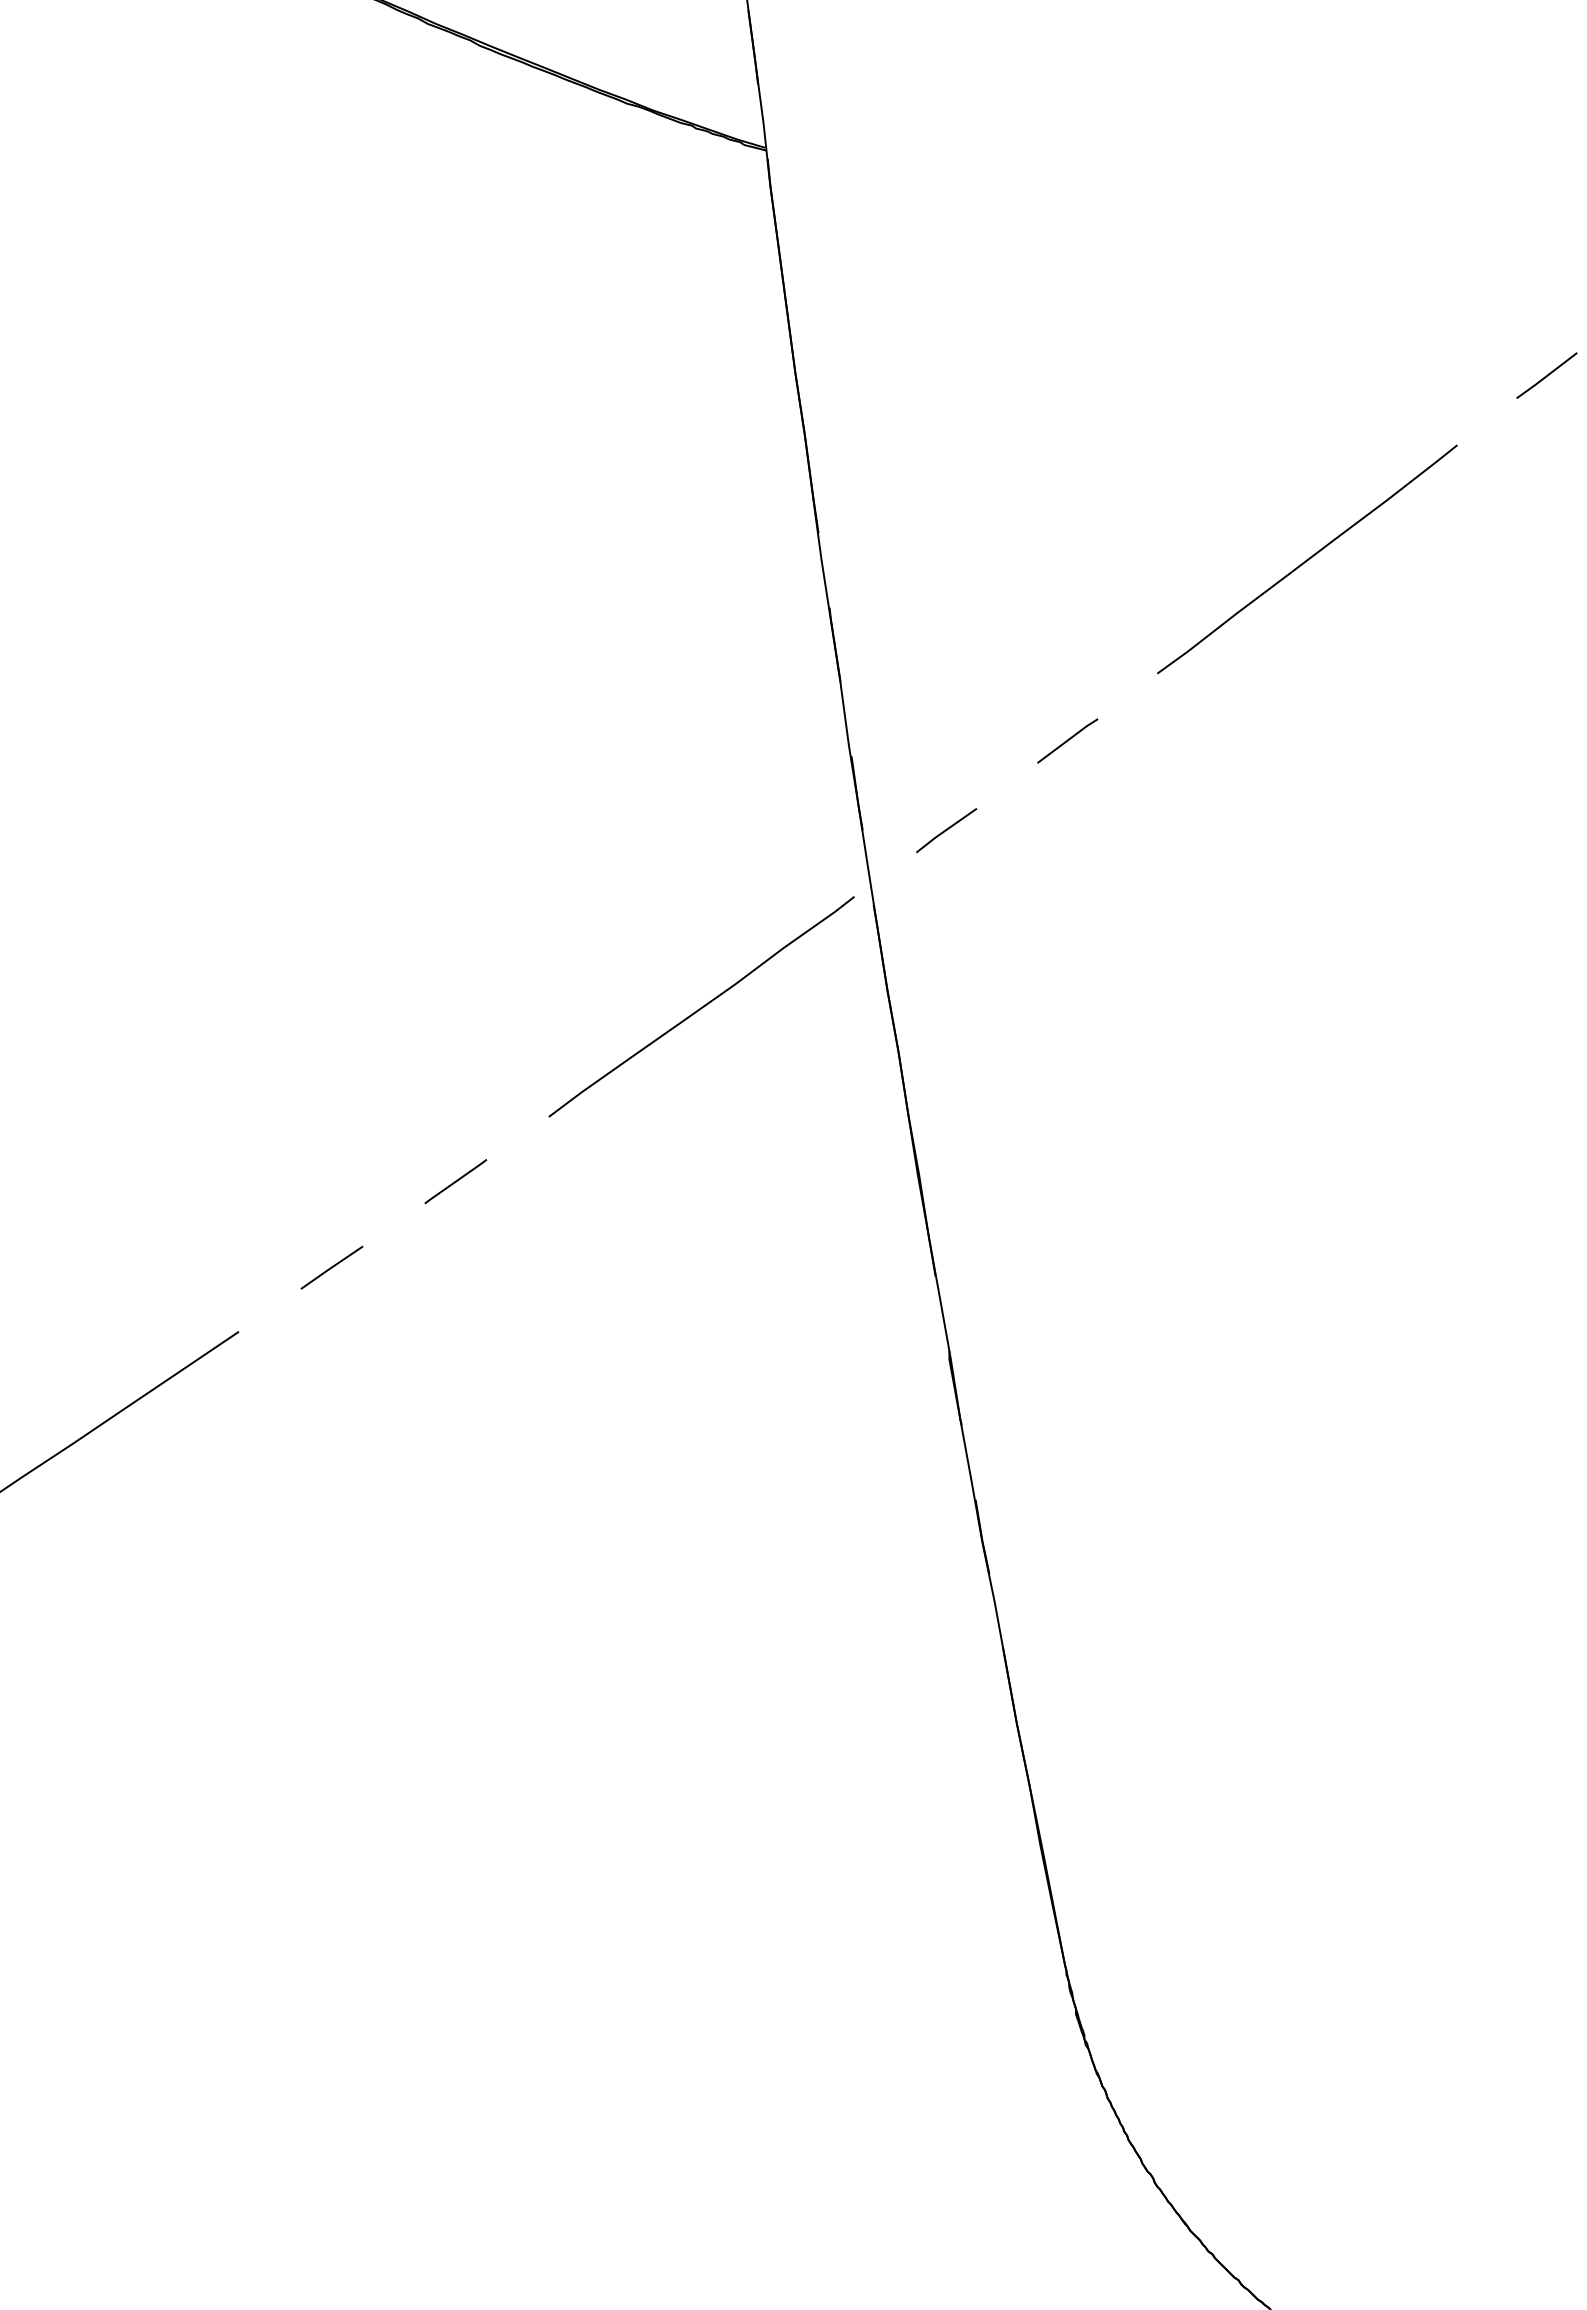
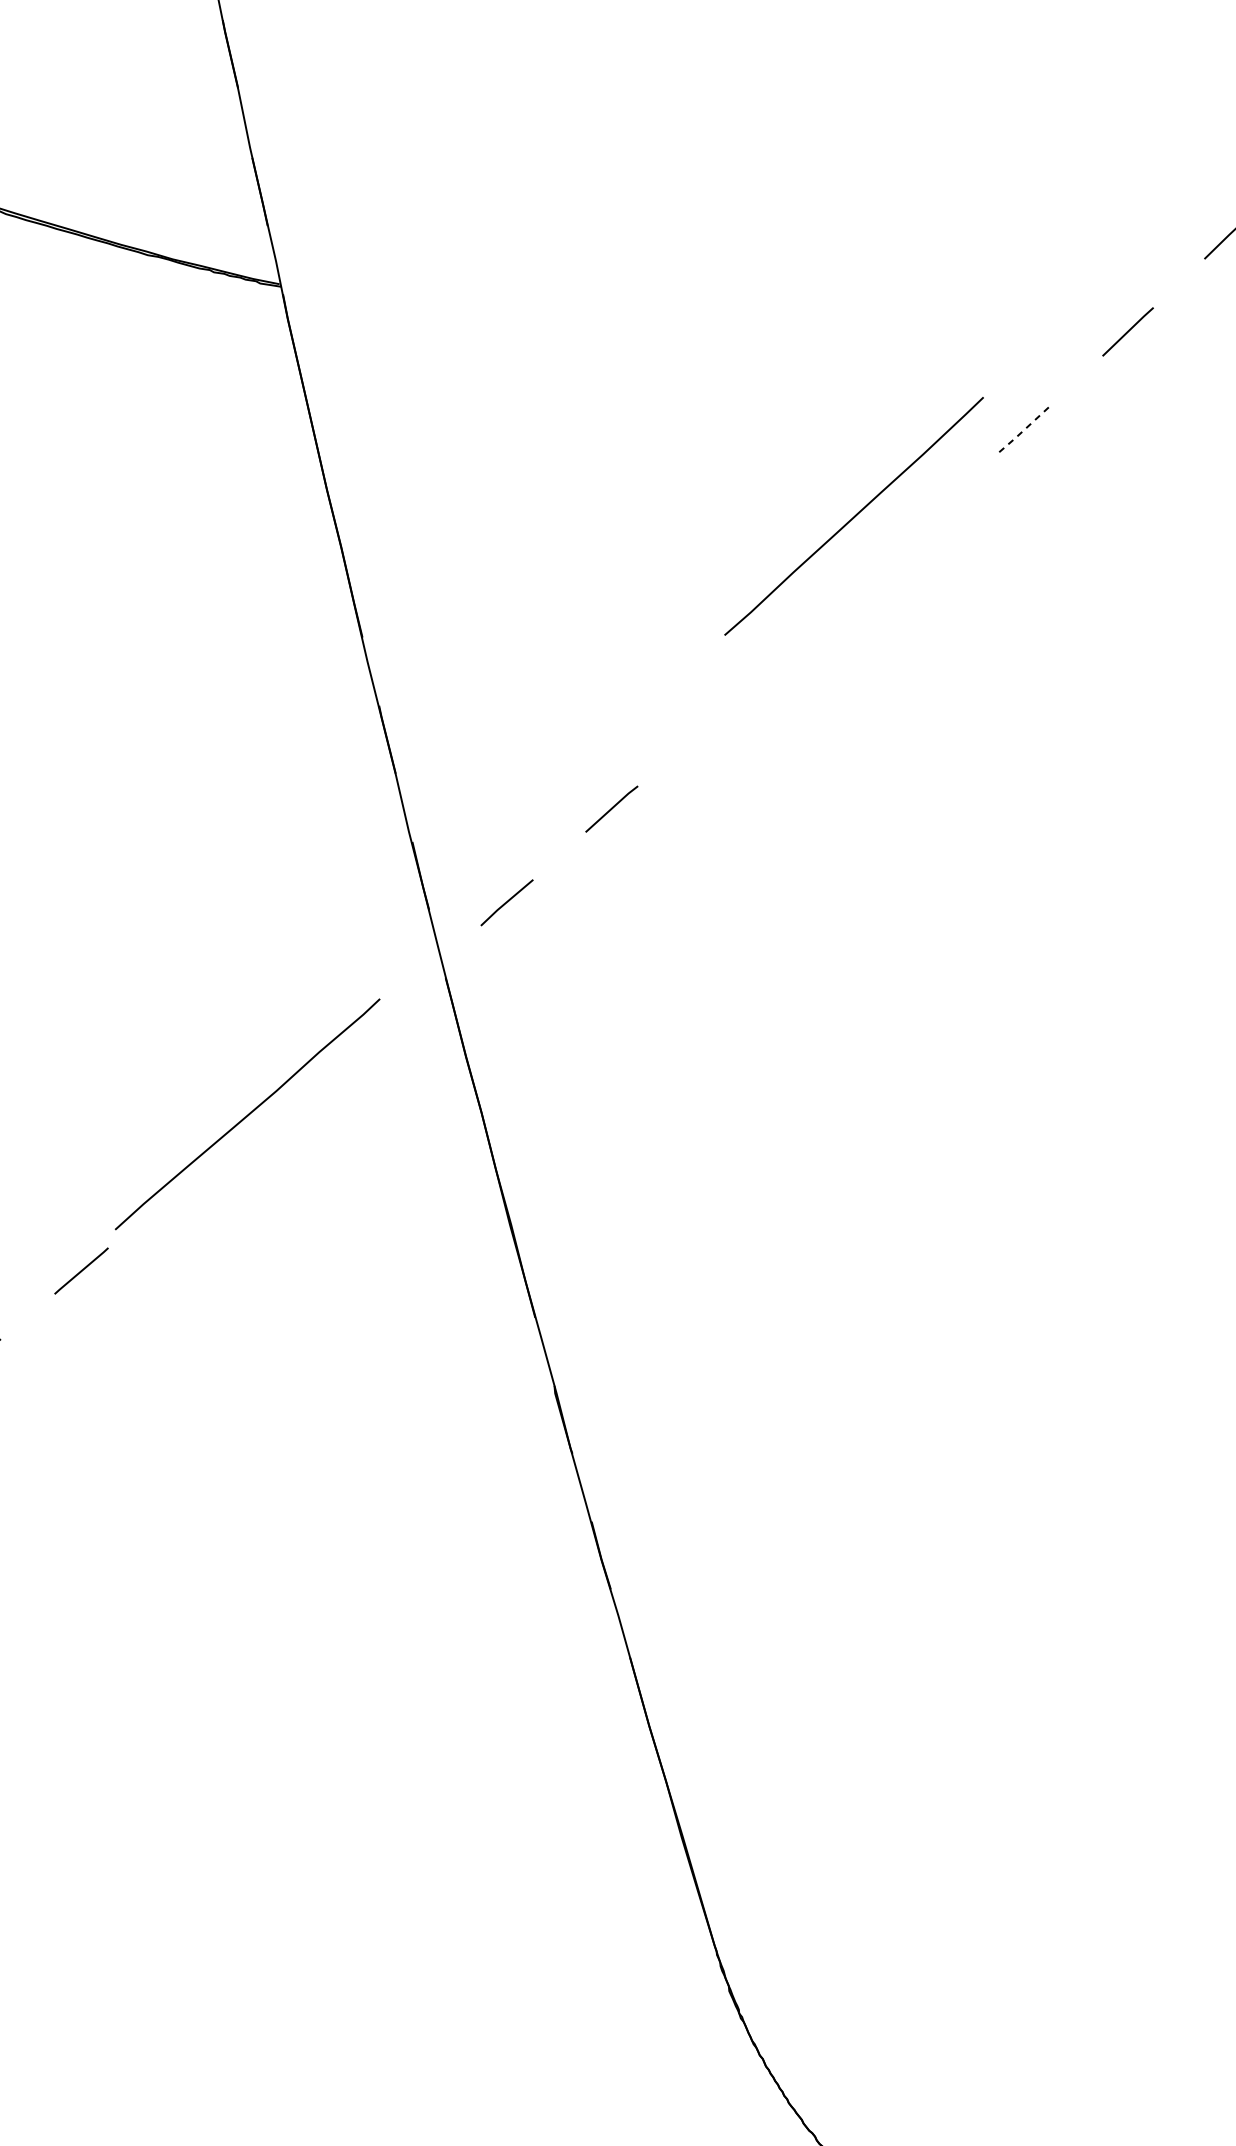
line: (1546, 376) -> (1025, 429), solid -> dashed
curve: (1307, 559) -> (854, 516), moved
curve: (702, 1006) -> (248, 1114), moved

